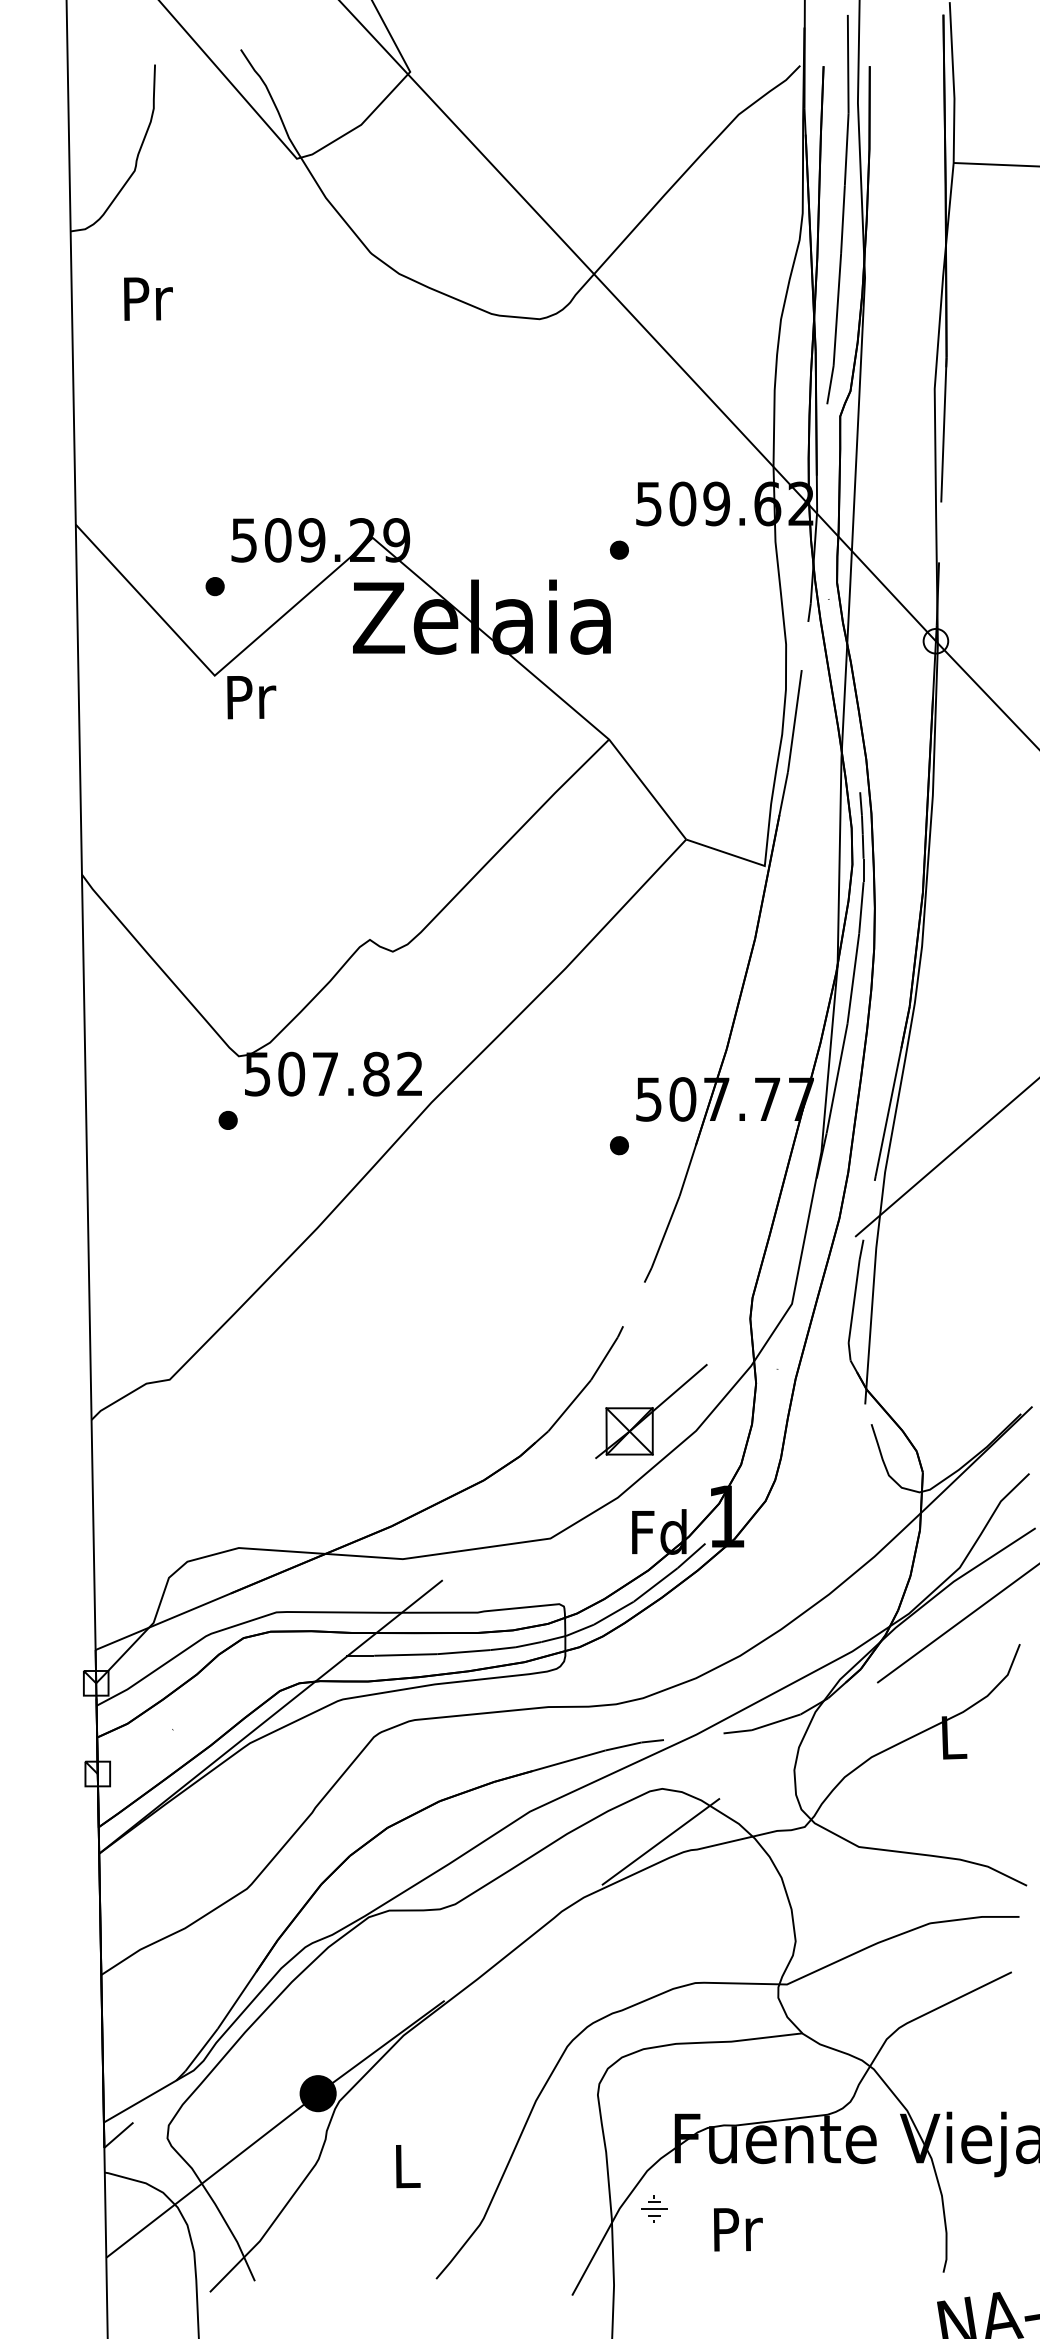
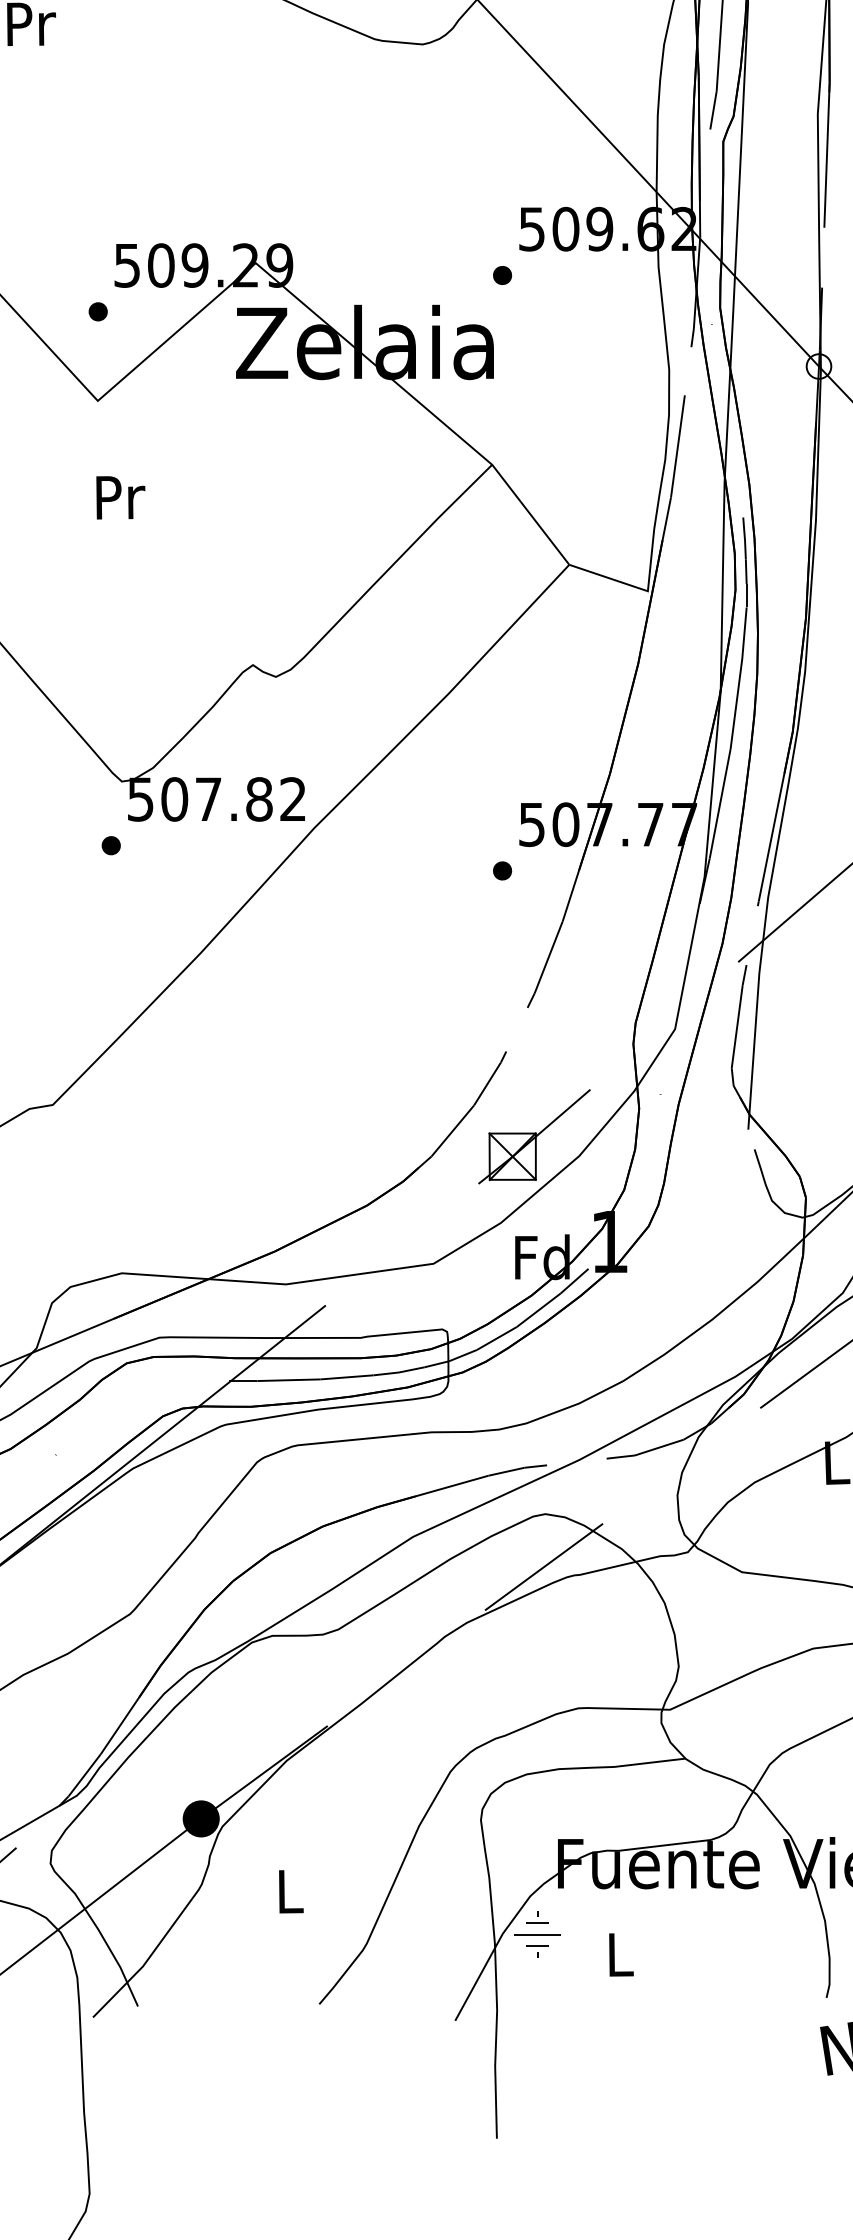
text: (251, 697) -> (120, 497), moved
part: (654, 2208) -> (537, 1933), size x1.67
text: (738, 2229) -> (621, 1954), Pr -> L

